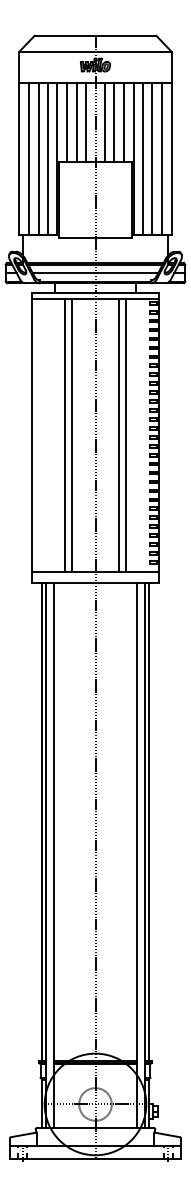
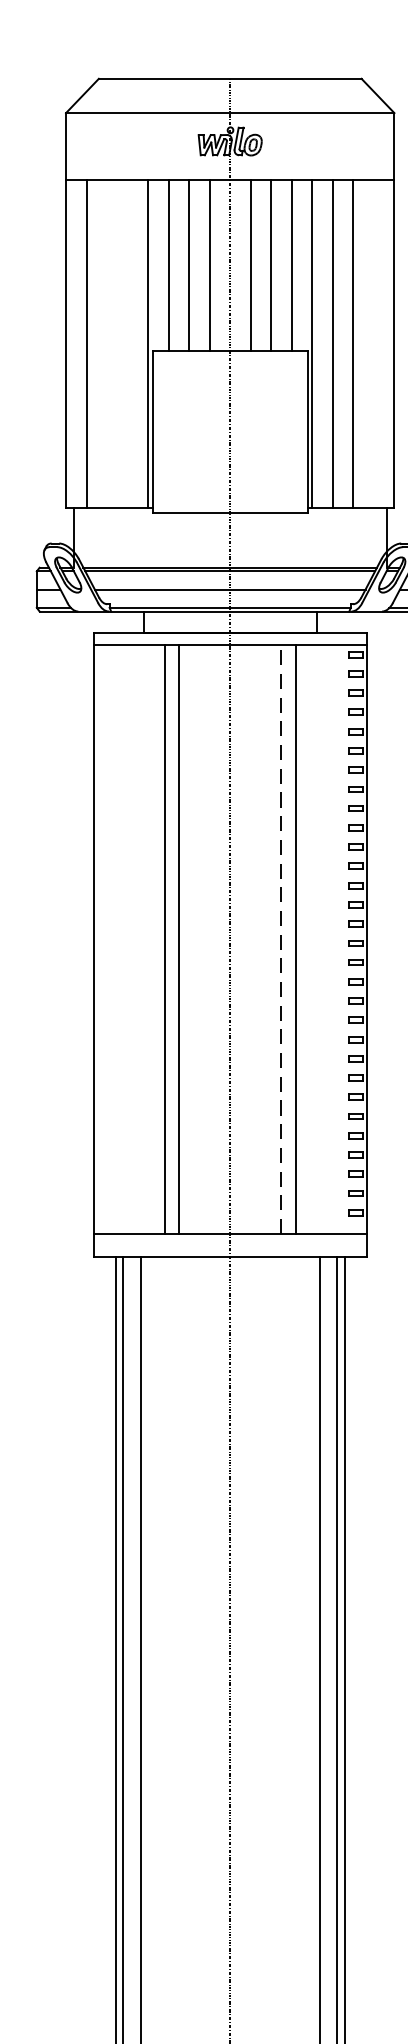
line: (38, 158) -> (107, 342), removed
line: (48, 158) -> (128, 342), removed
line: (161, 158) -> (372, 342), removed
line: (119, 435) -> (281, 939), solid -> dashed

